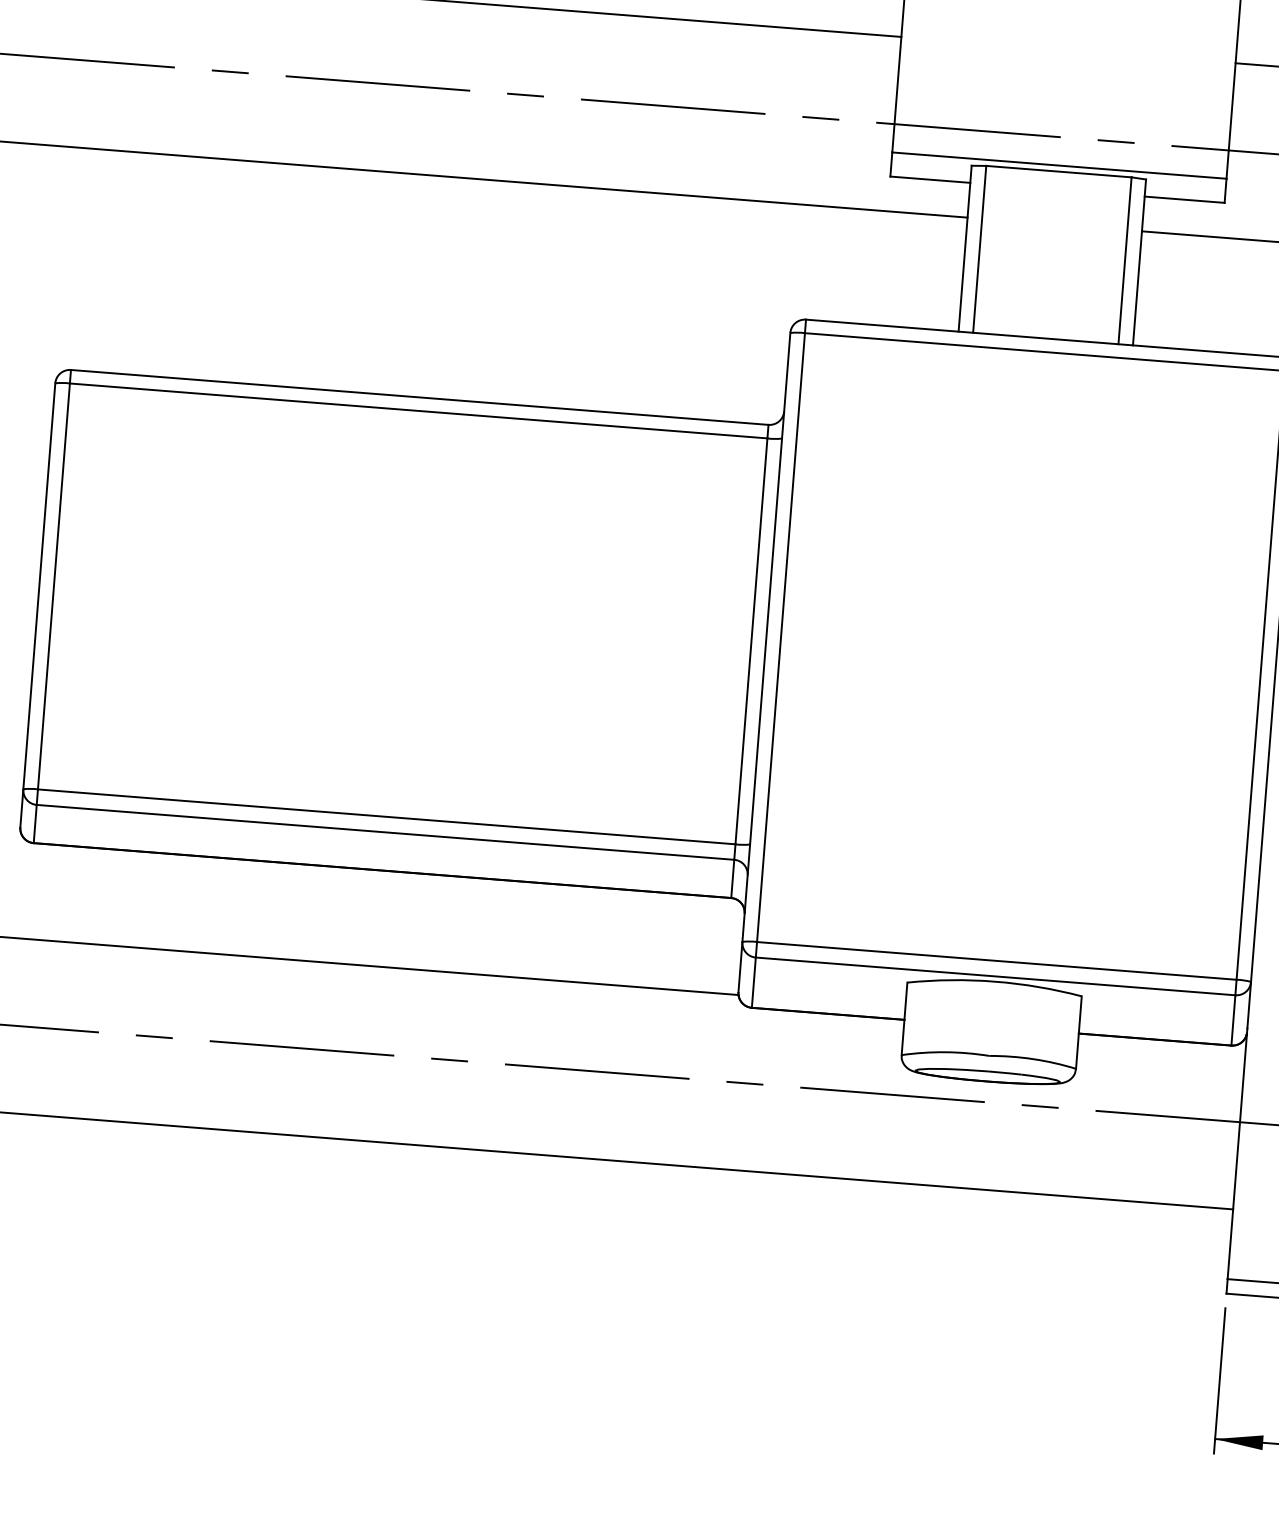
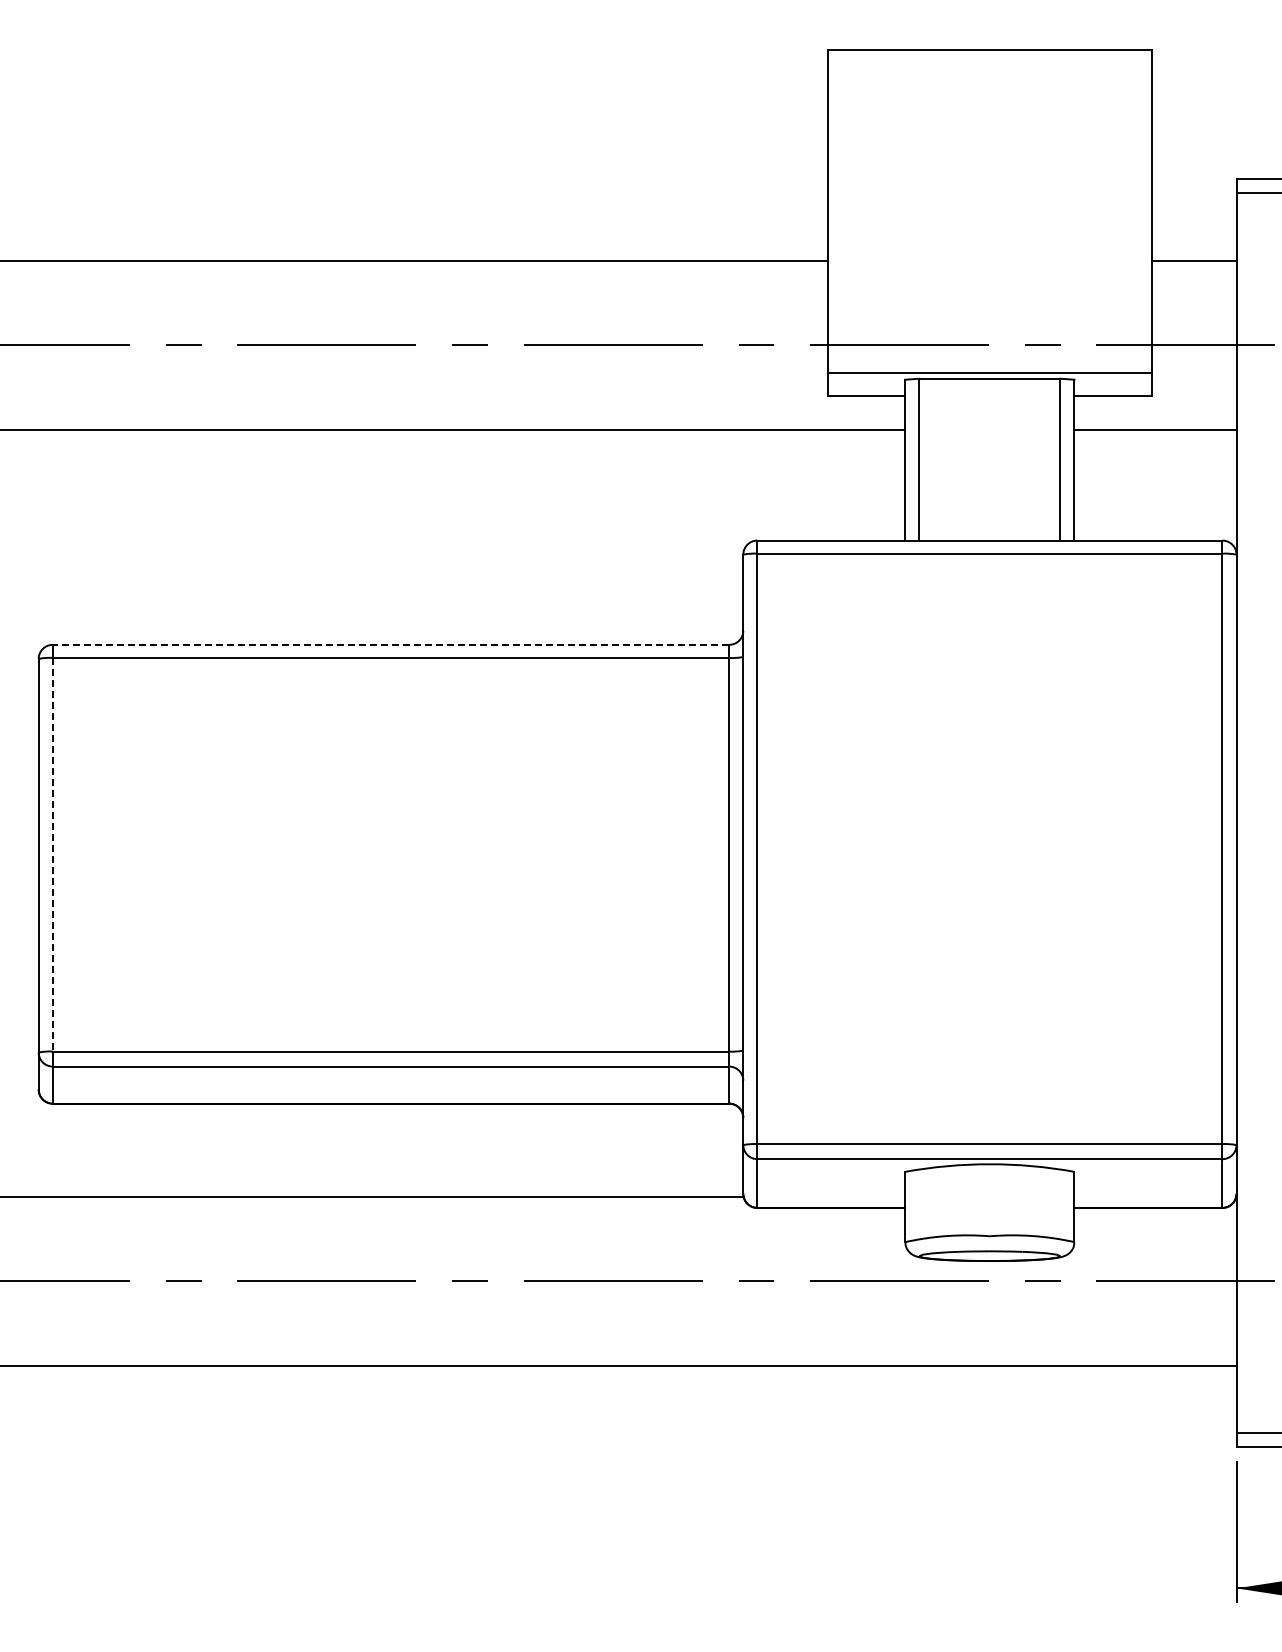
line: (419, 397) -> (390, 644), solid -> dashed
line: (53, 586) -> (52, 854), solid -> dashed

